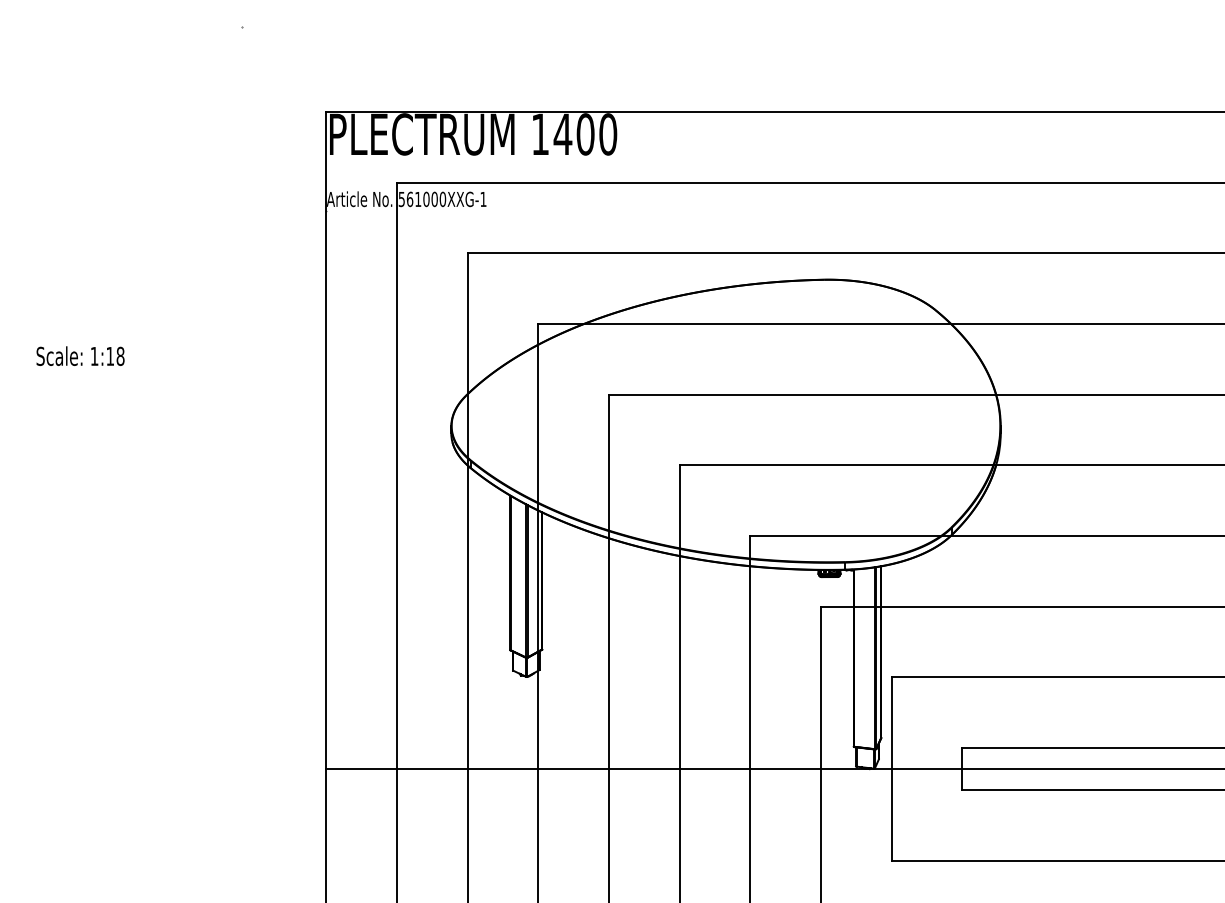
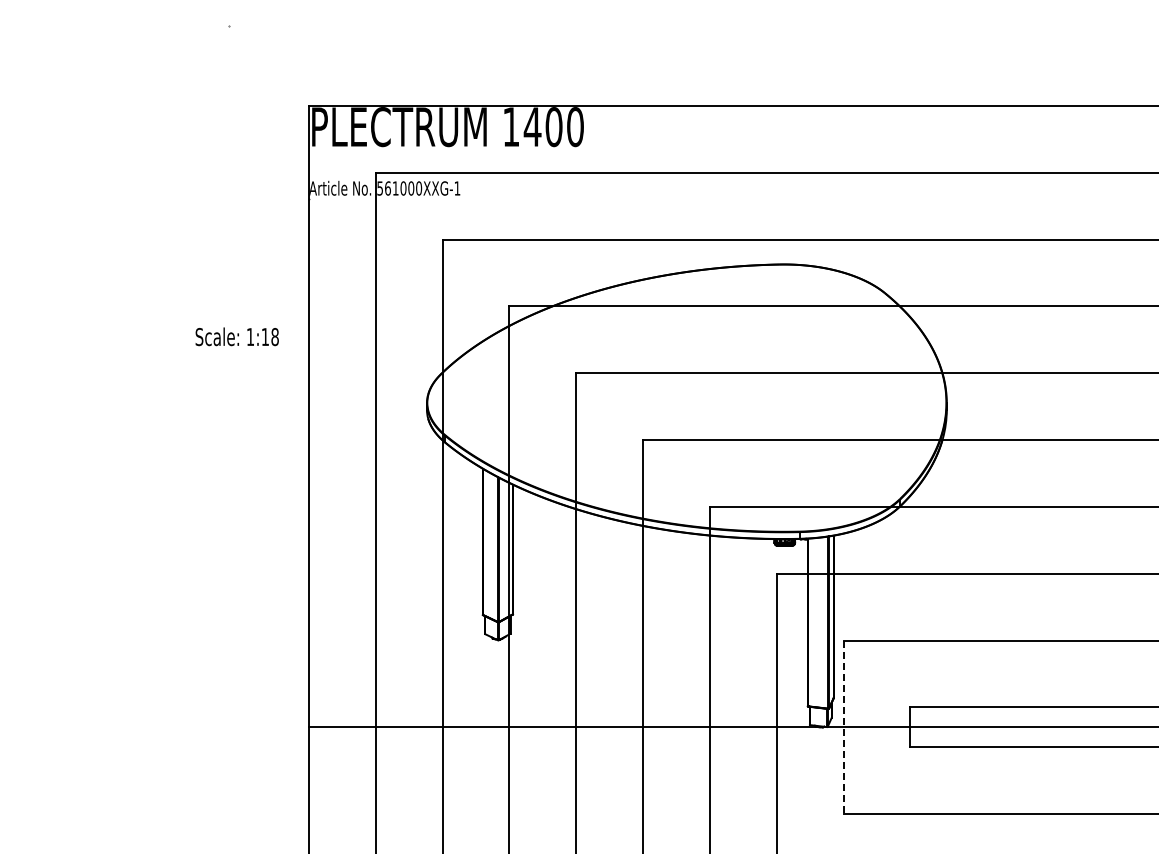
text: (79, 355) -> (236, 336), moved
line: (891, 769) -> (843, 727), solid -> dashed

